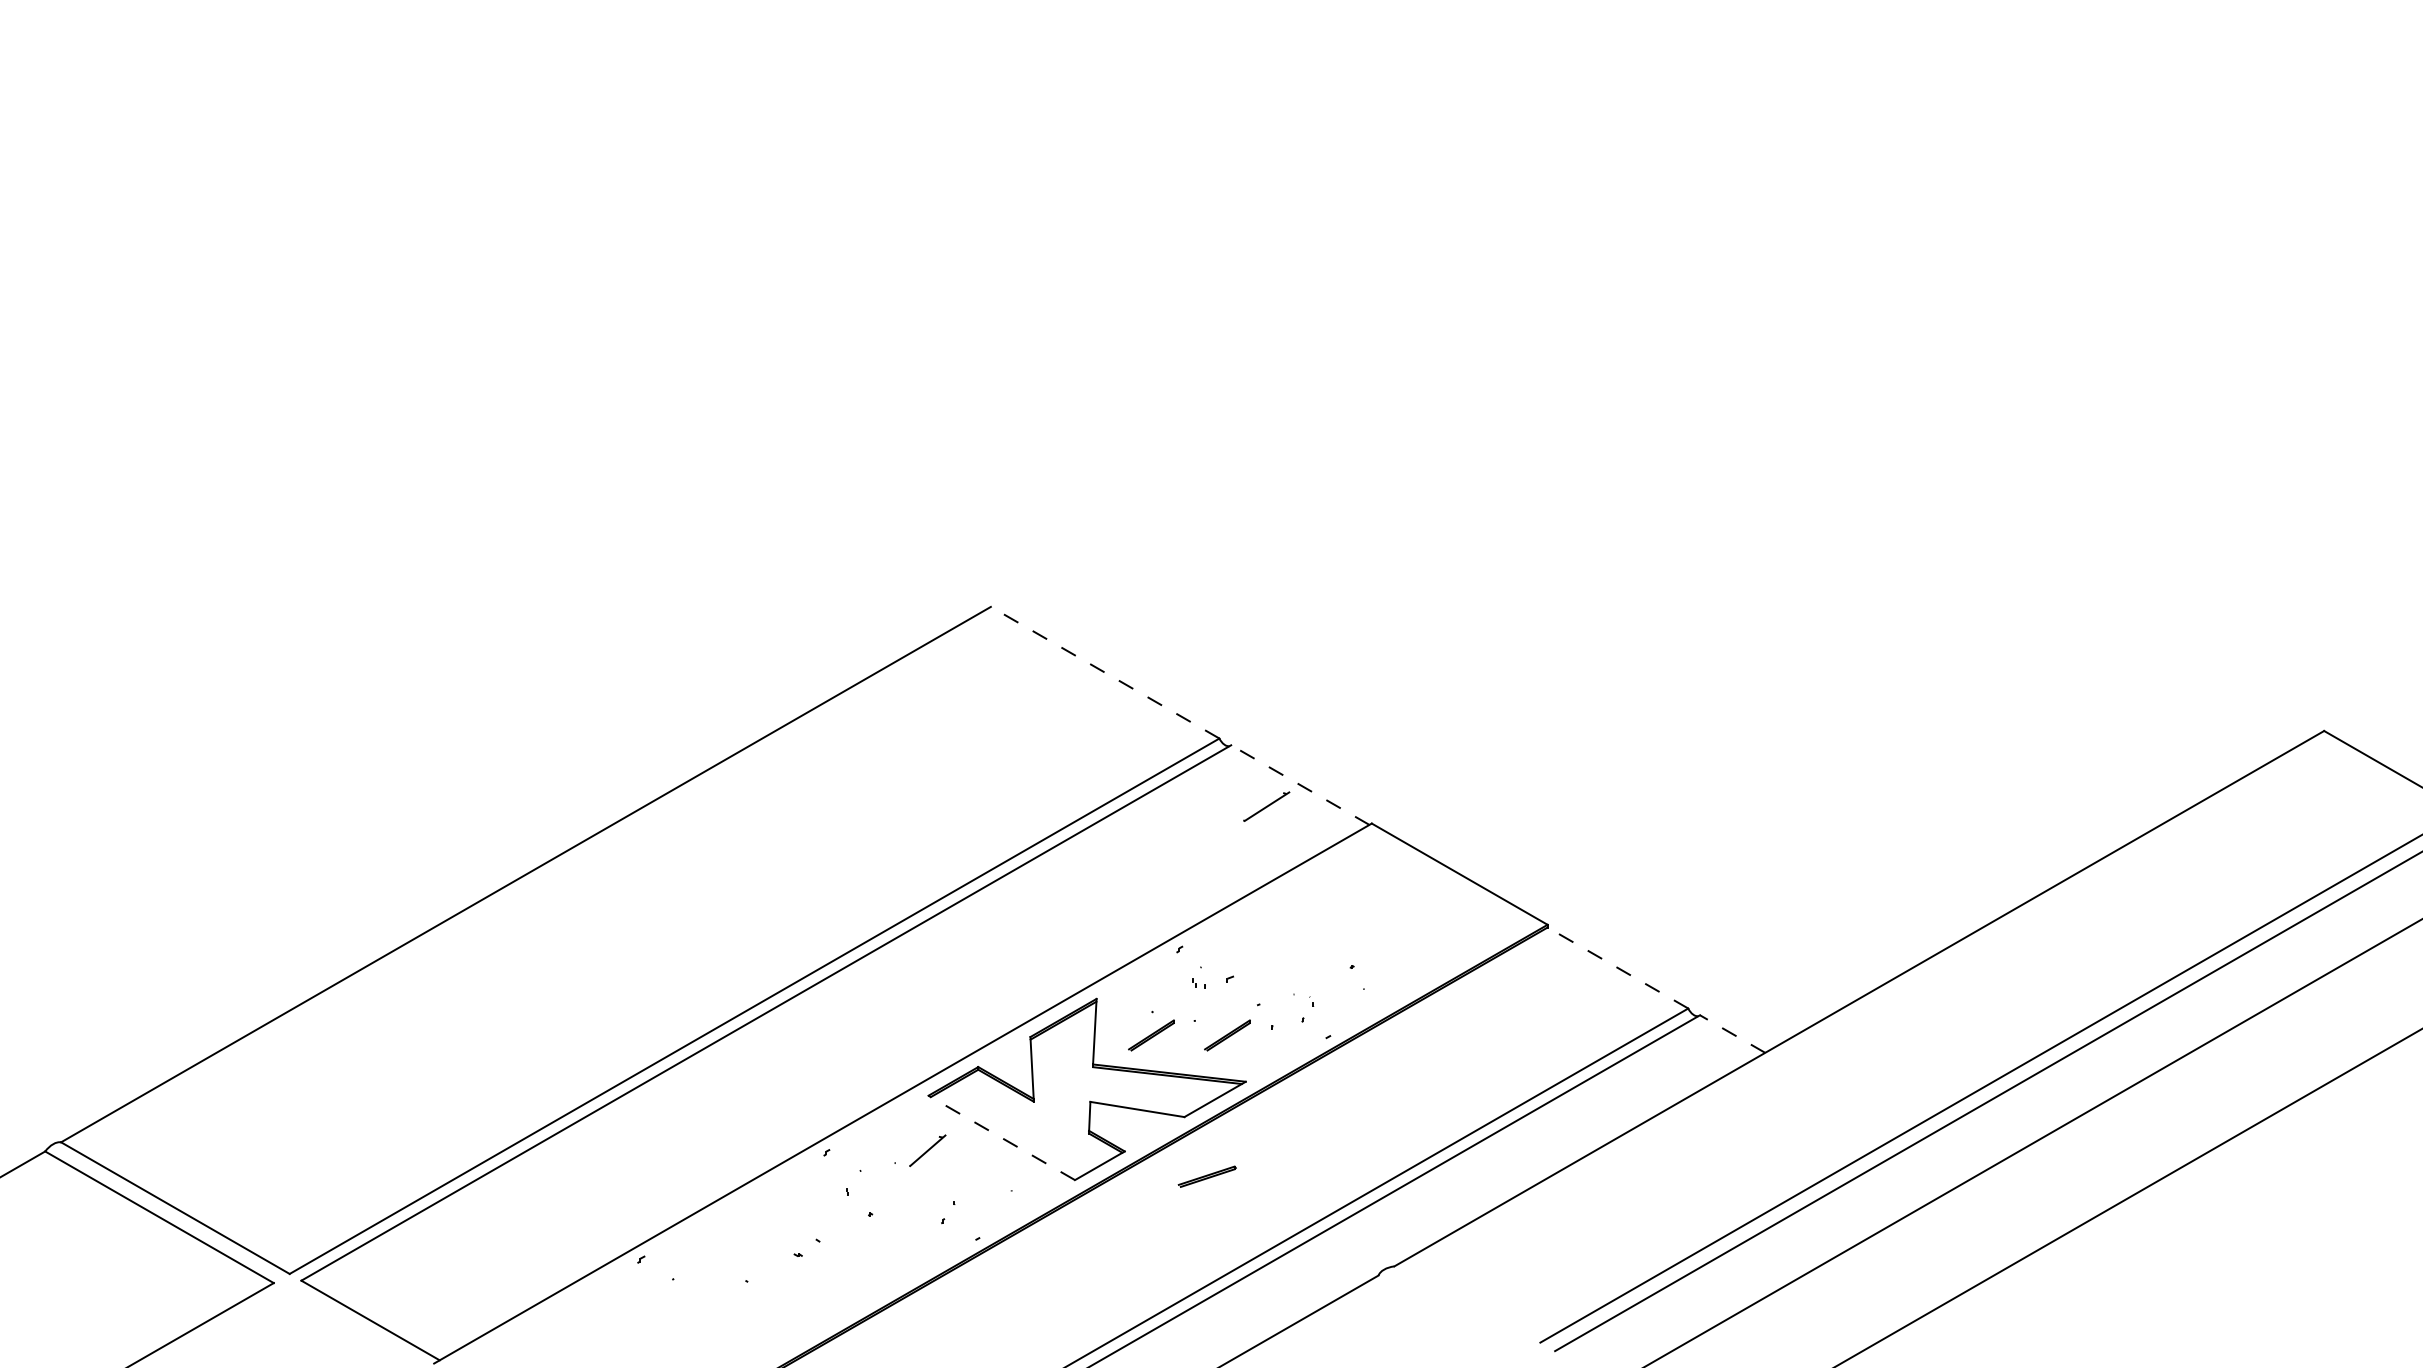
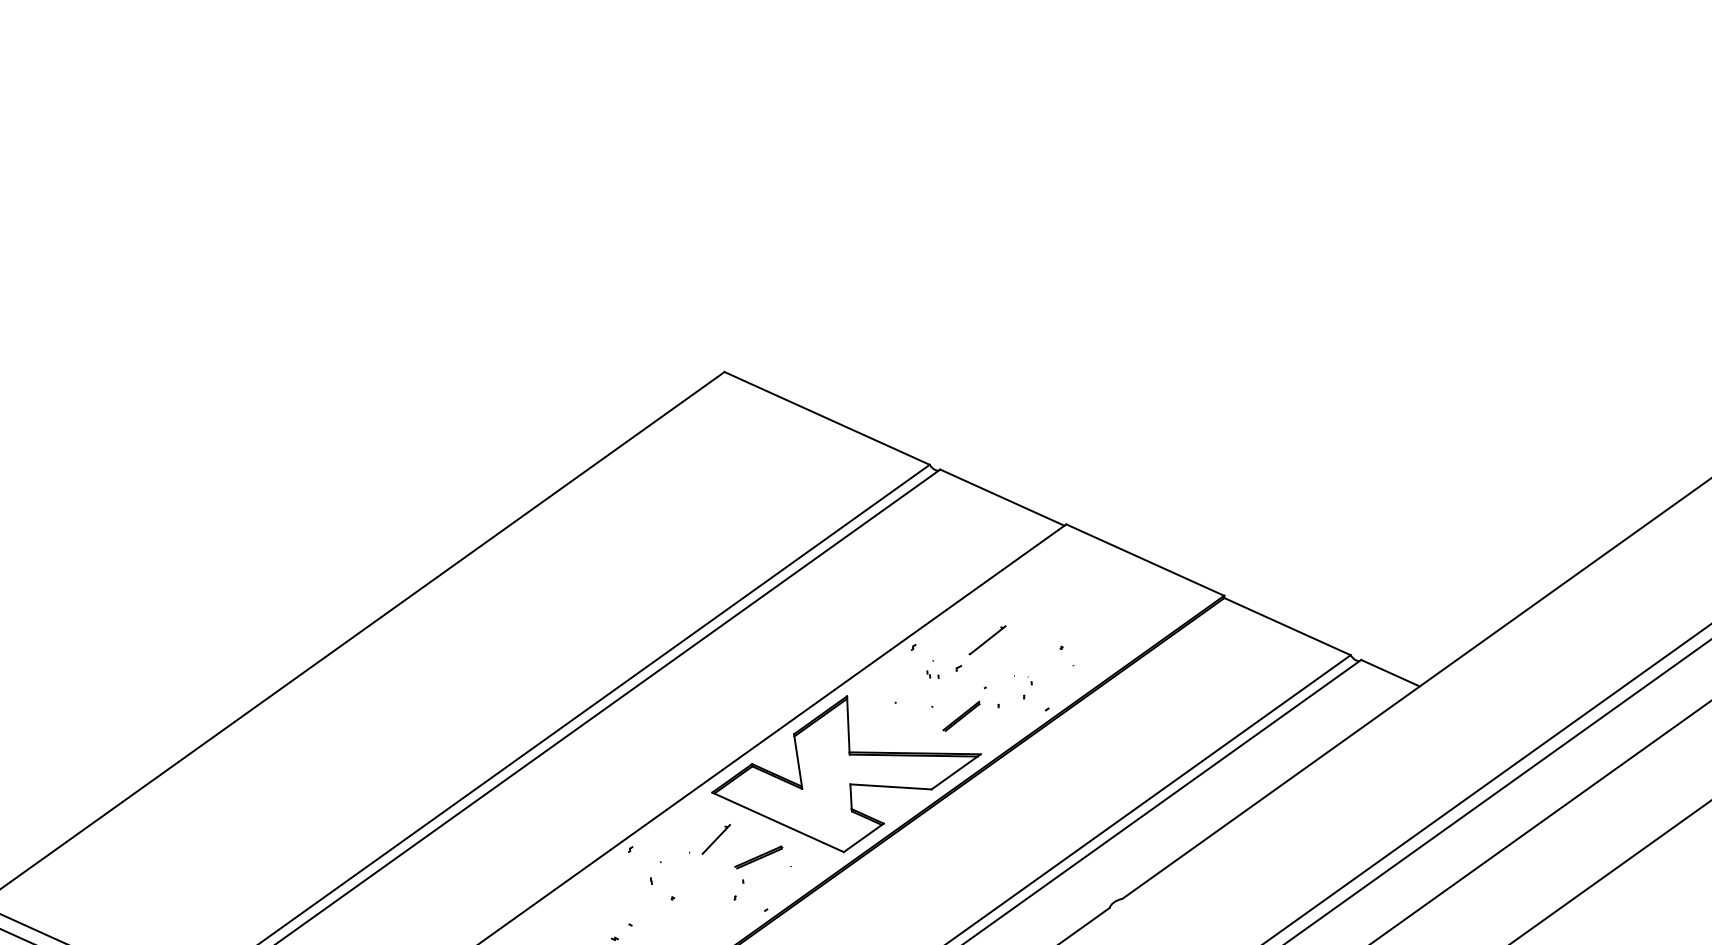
line: (1105, 672) -> (827, 418), dashed -> solid
line: (1300, 785) -> (1002, 497), dashed -> solid
part: (1266, 806) -> (987, 640), moved
line: (1617, 967) -> (1287, 626), dashed -> solid
line: (1732, 1034) -> (1390, 673), dashed -> solid
part: (1151, 1035) -> (896, 722), removed
line: (1001, 1137) -> (777, 822), dashed -> solid
part: (1206, 1176) -> (758, 857), moved

